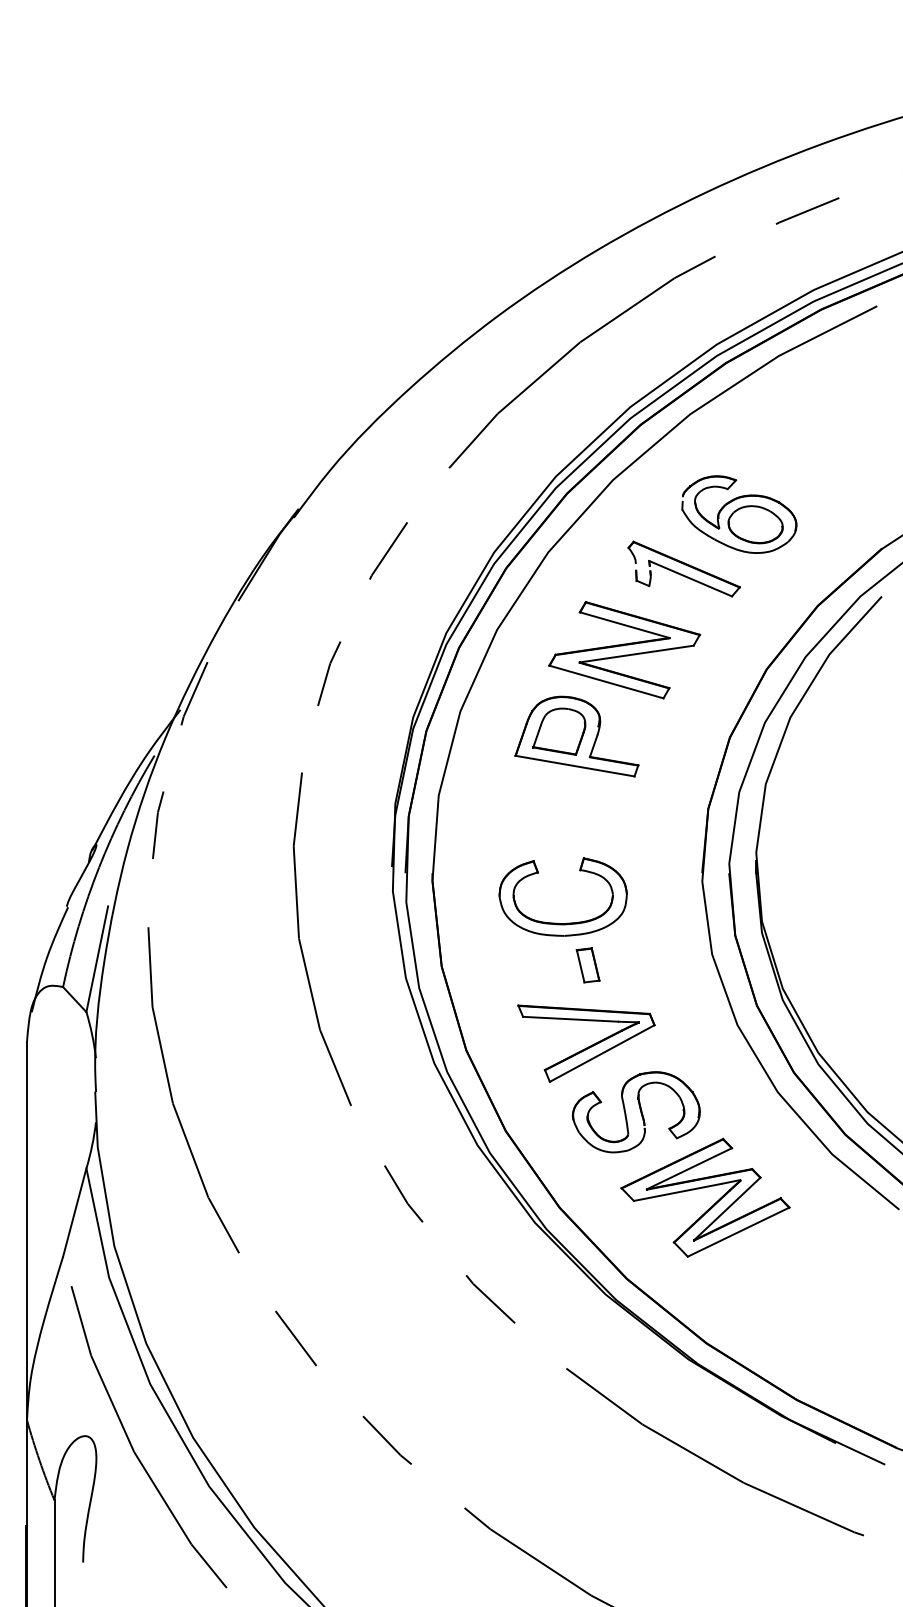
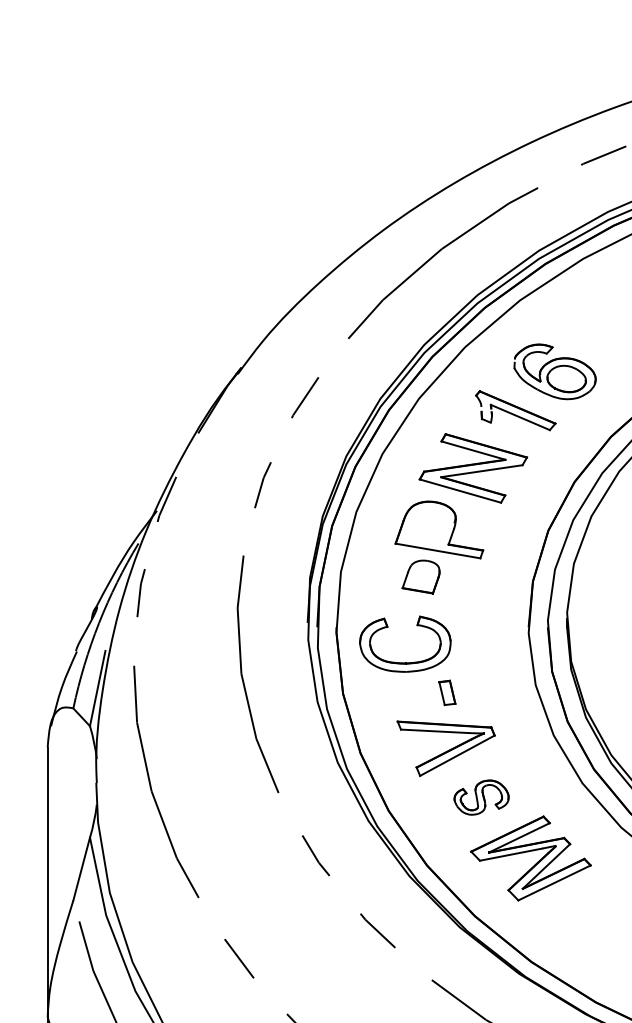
part: (559, 731) -> (421, 576), moved
part: (567, 922) -> (408, 662), moved
part: (635, 1112) -> (481, 797), size x0.6

